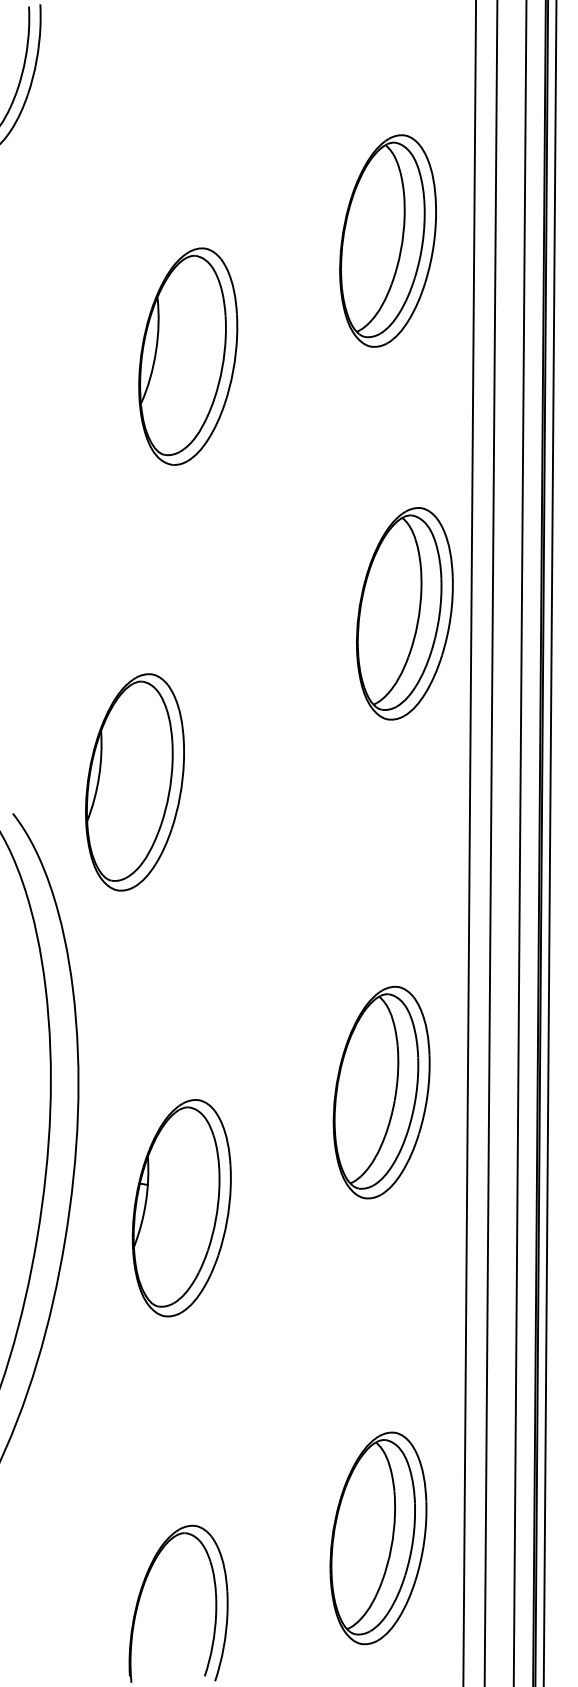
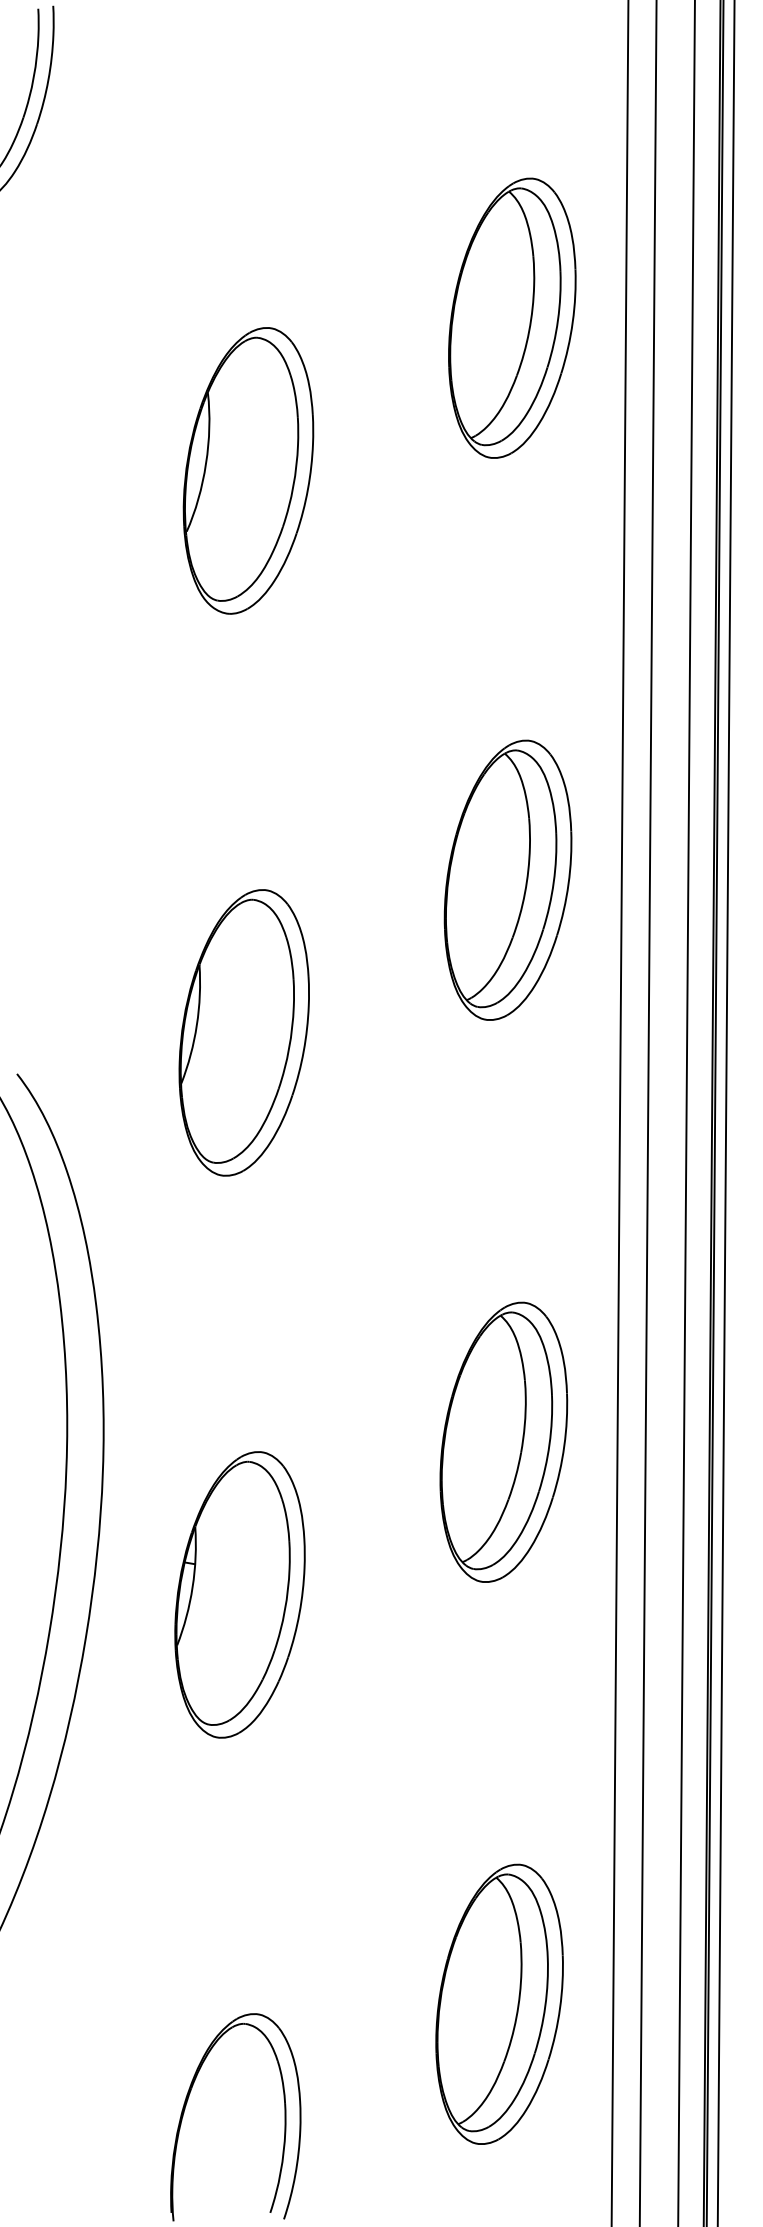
part: (404, 613) -> (507, 879), moved
part: (134, 782) -> (243, 1032), moved
part: (378, 1538) -> (499, 2004), moved

